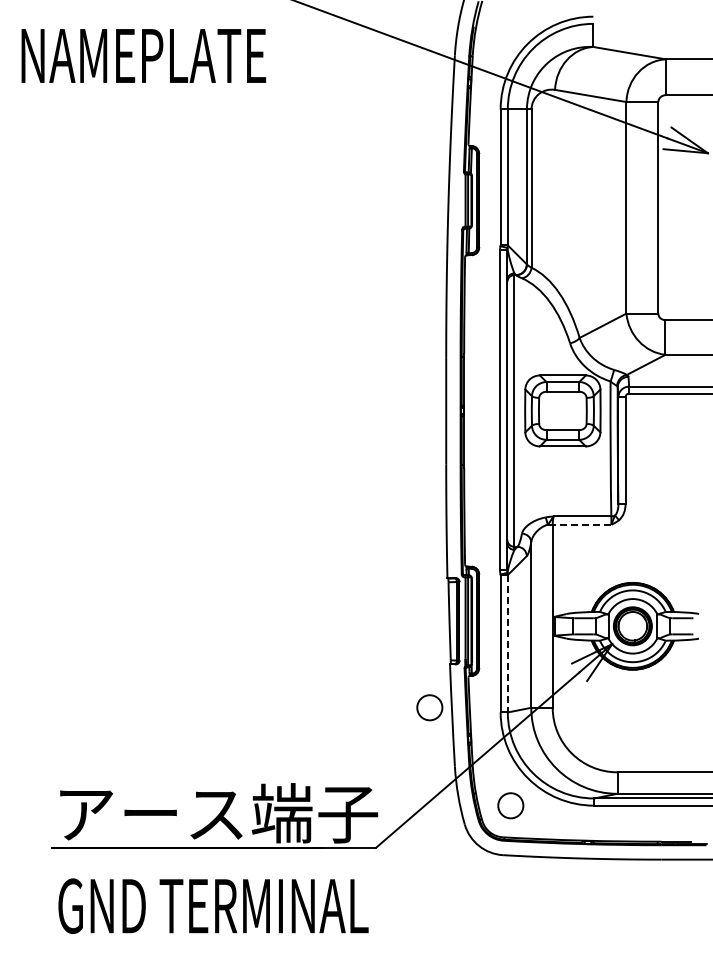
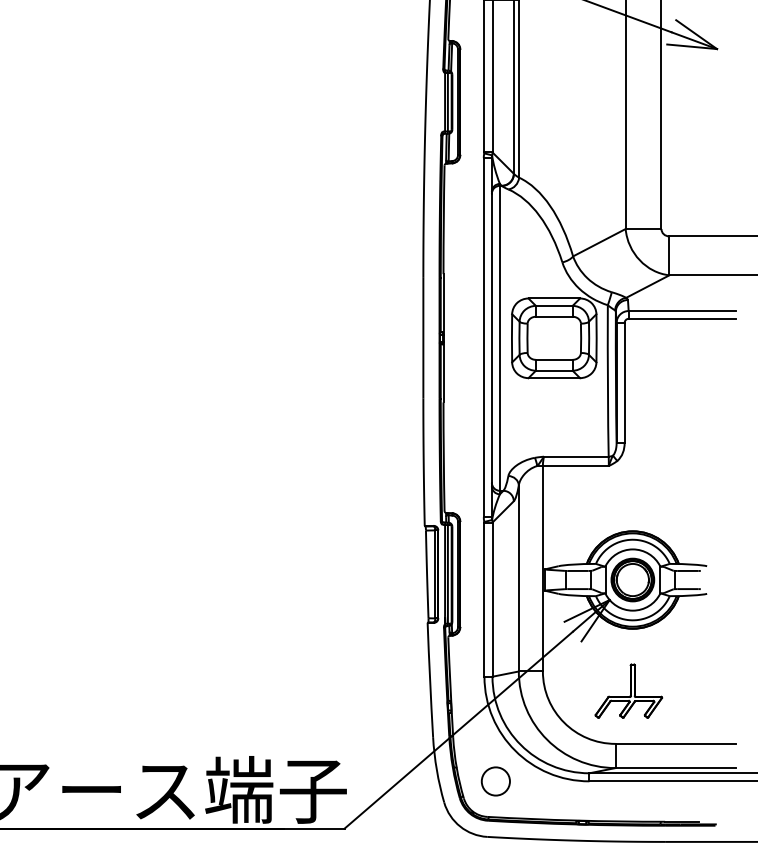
line: (581, 524) -> (575, 465), dashed -> solid
line: (507, 643) -> (492, 599), dashed -> solid
circle: (429, 707) -> (404, 671), removed
part: (628, 724) -> (627, 690), added

